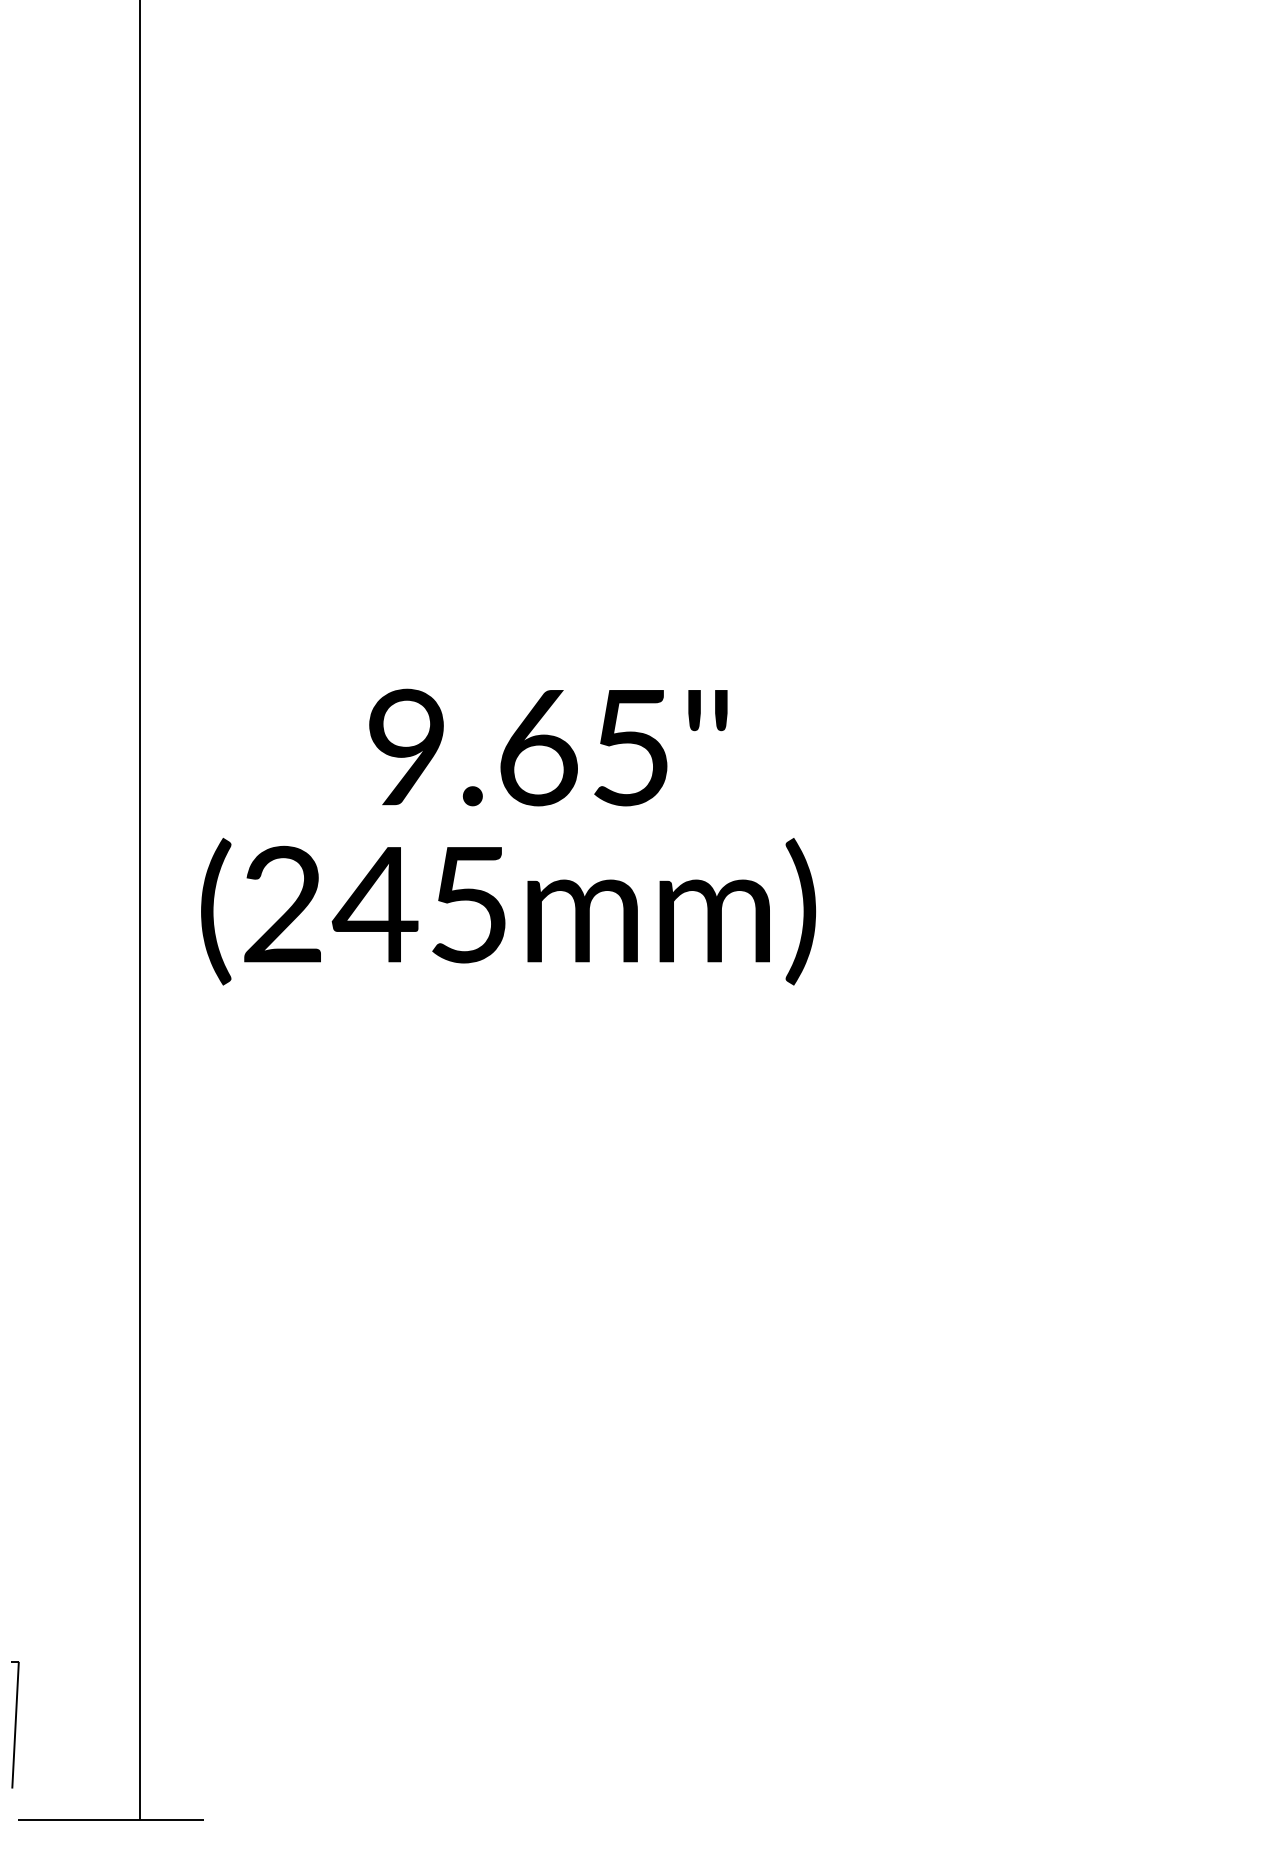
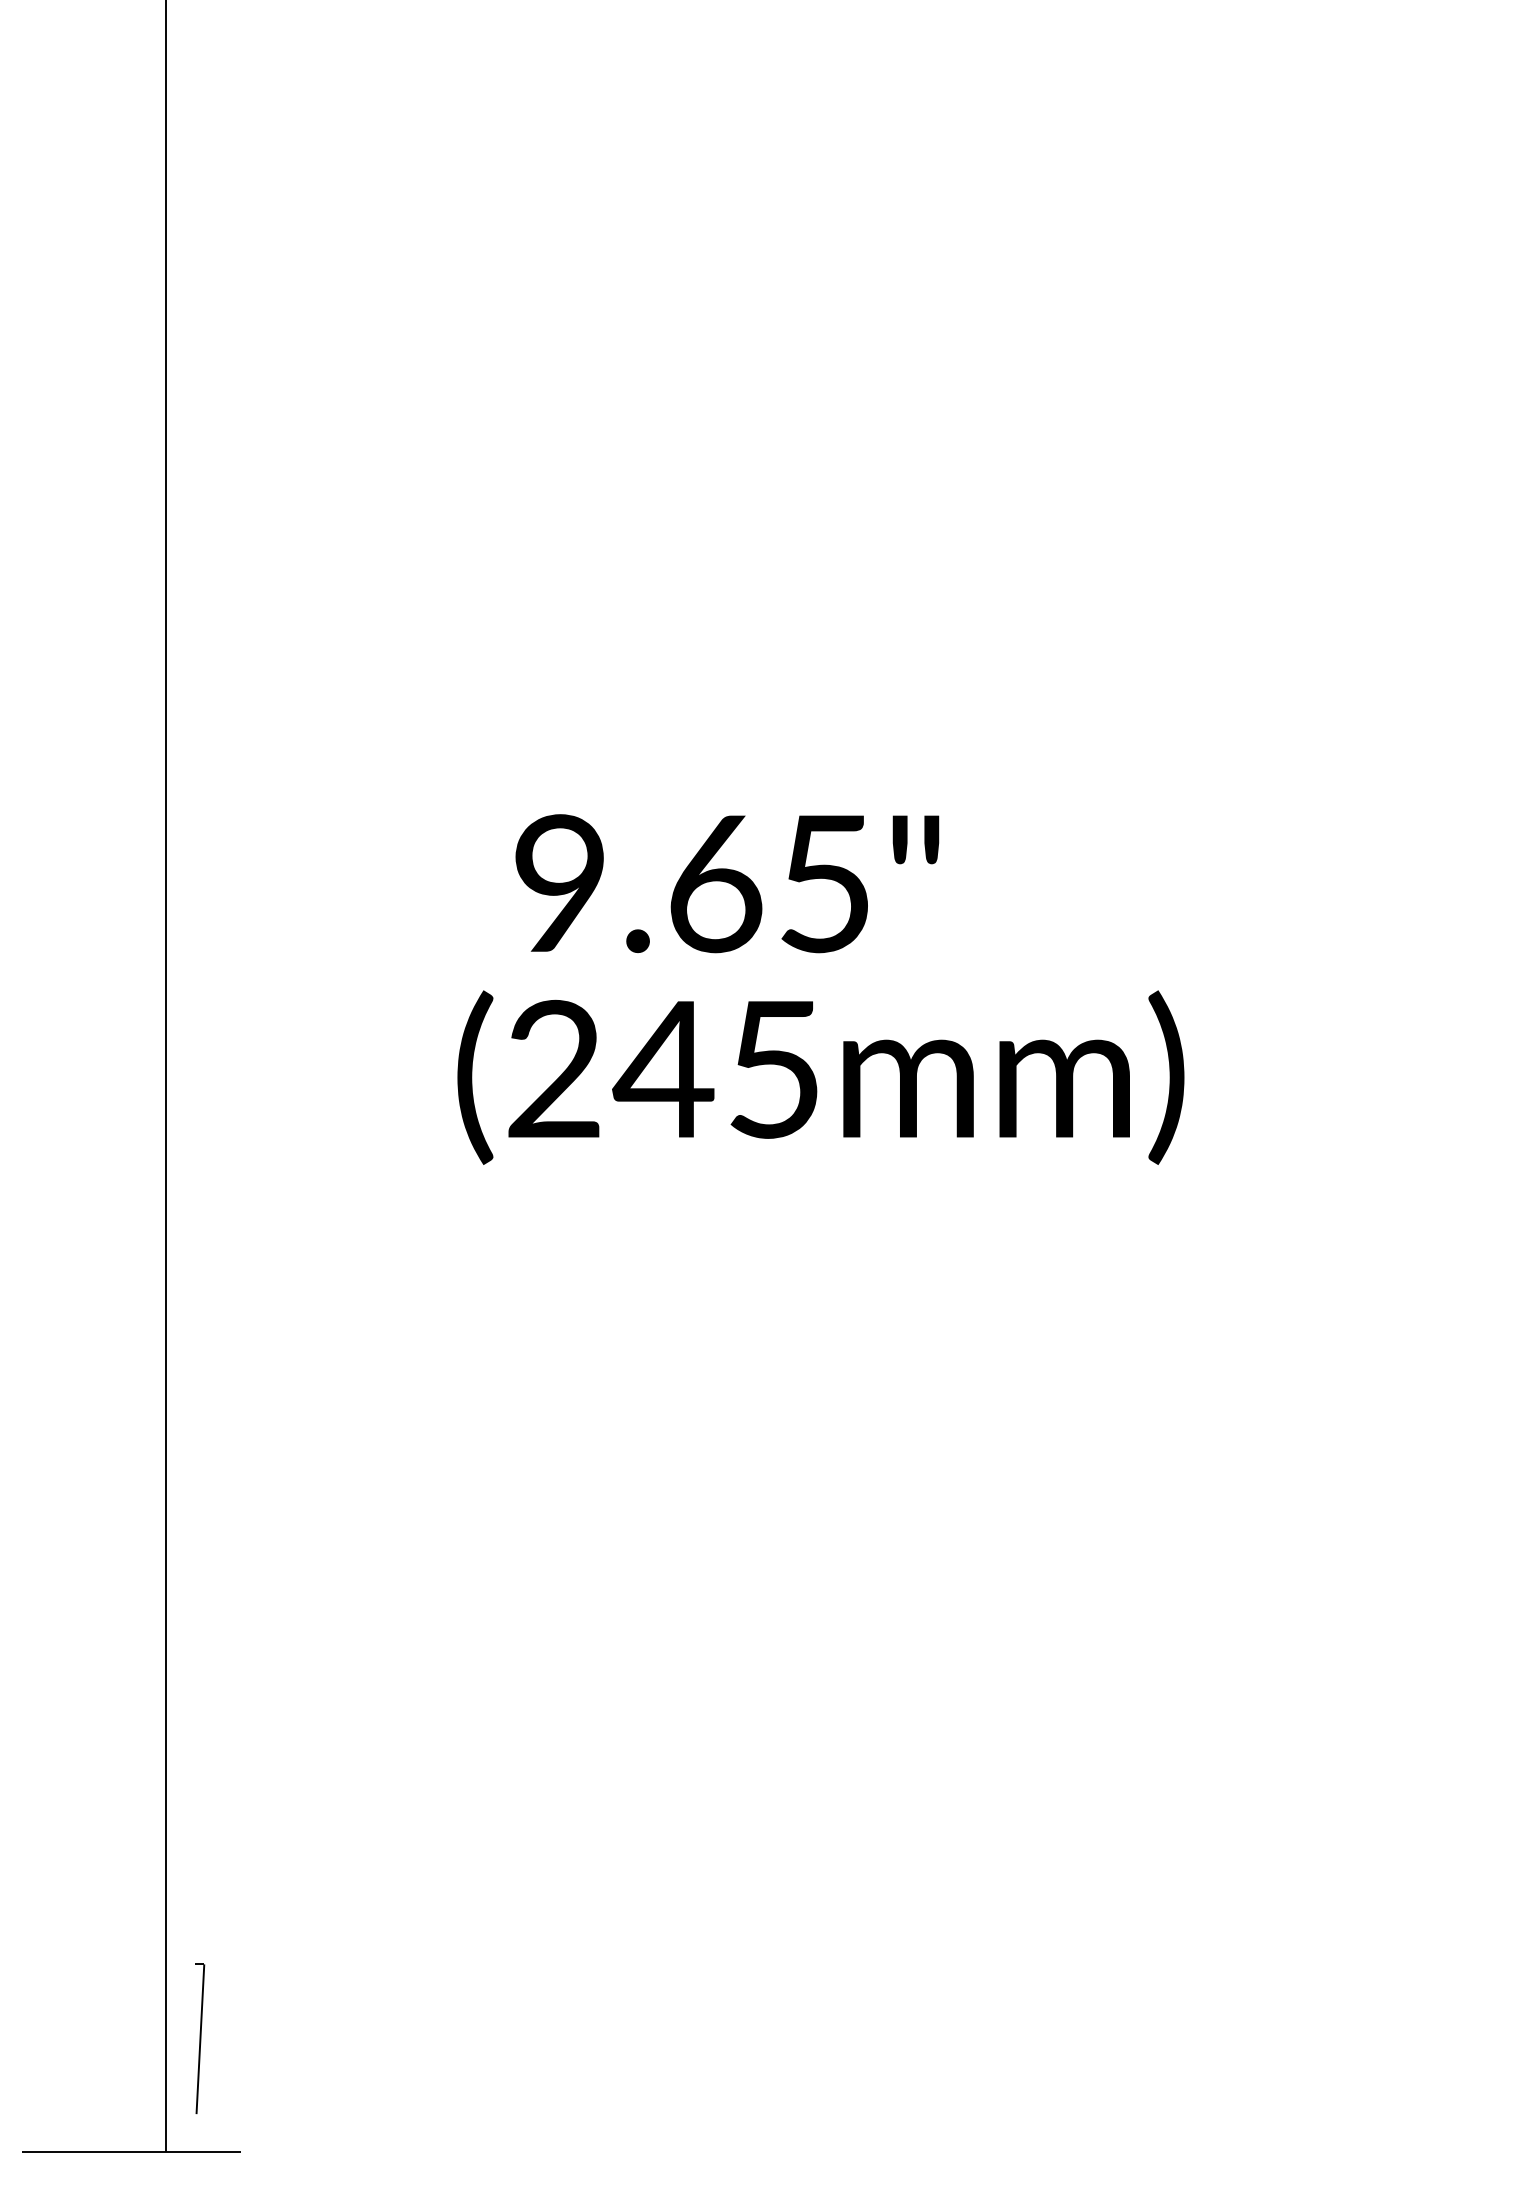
text: (548, 747) -> (727, 883), moved
text: (508, 911) -> (820, 1077), moved
part: (15, 1724) -> (200, 2038), moved

